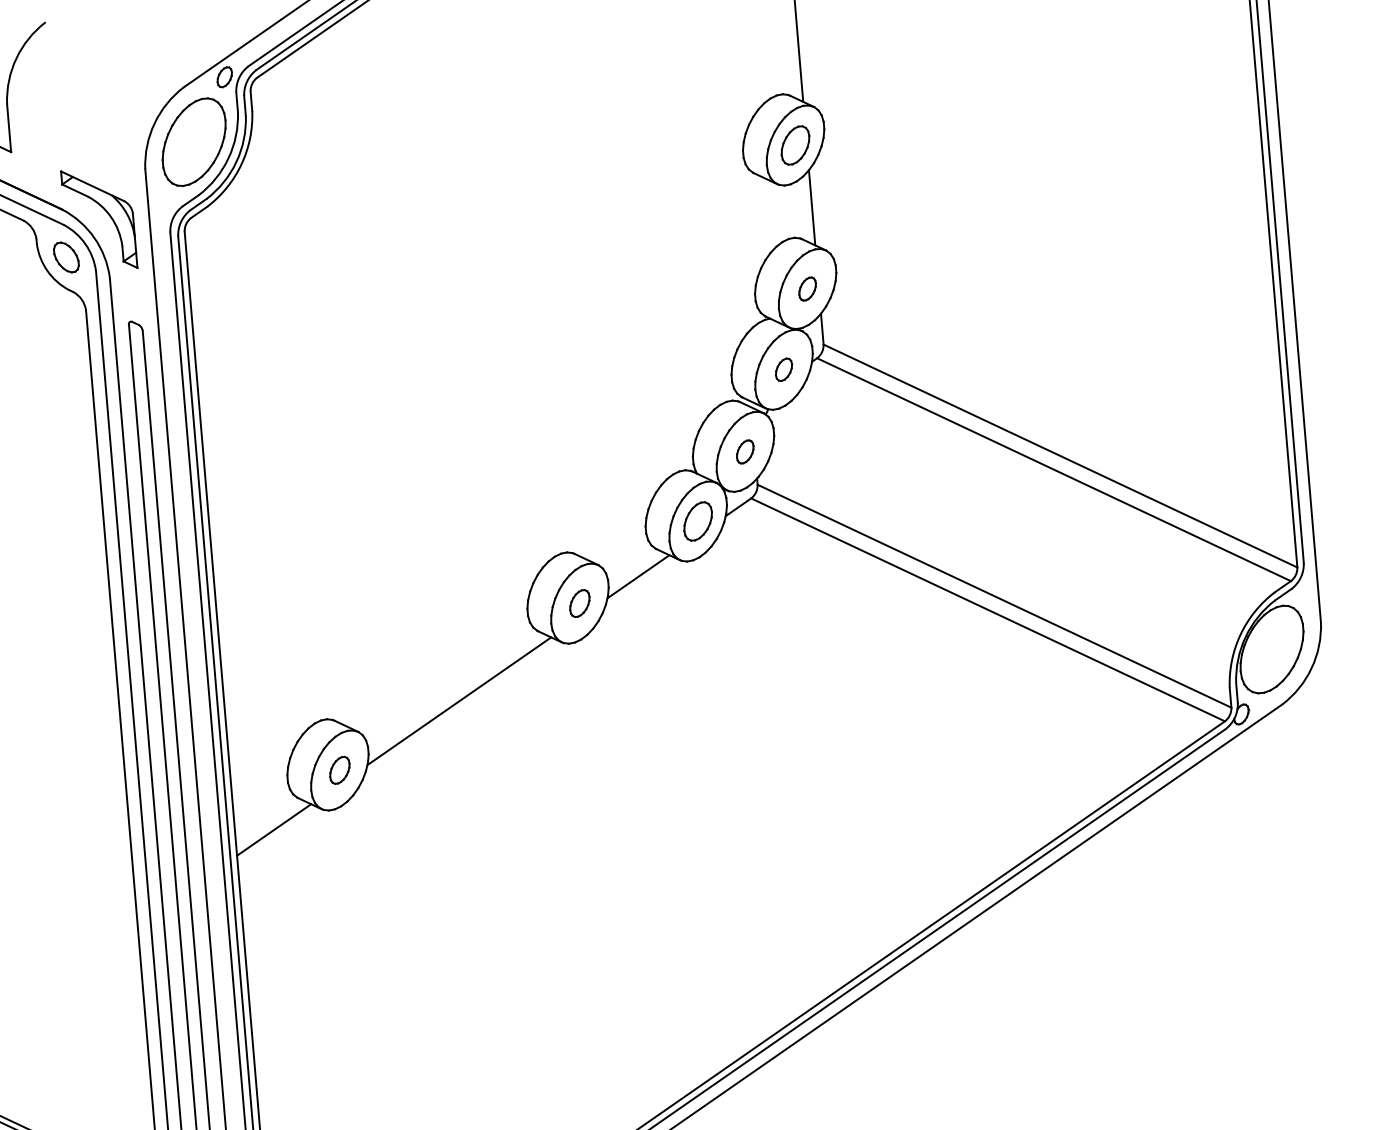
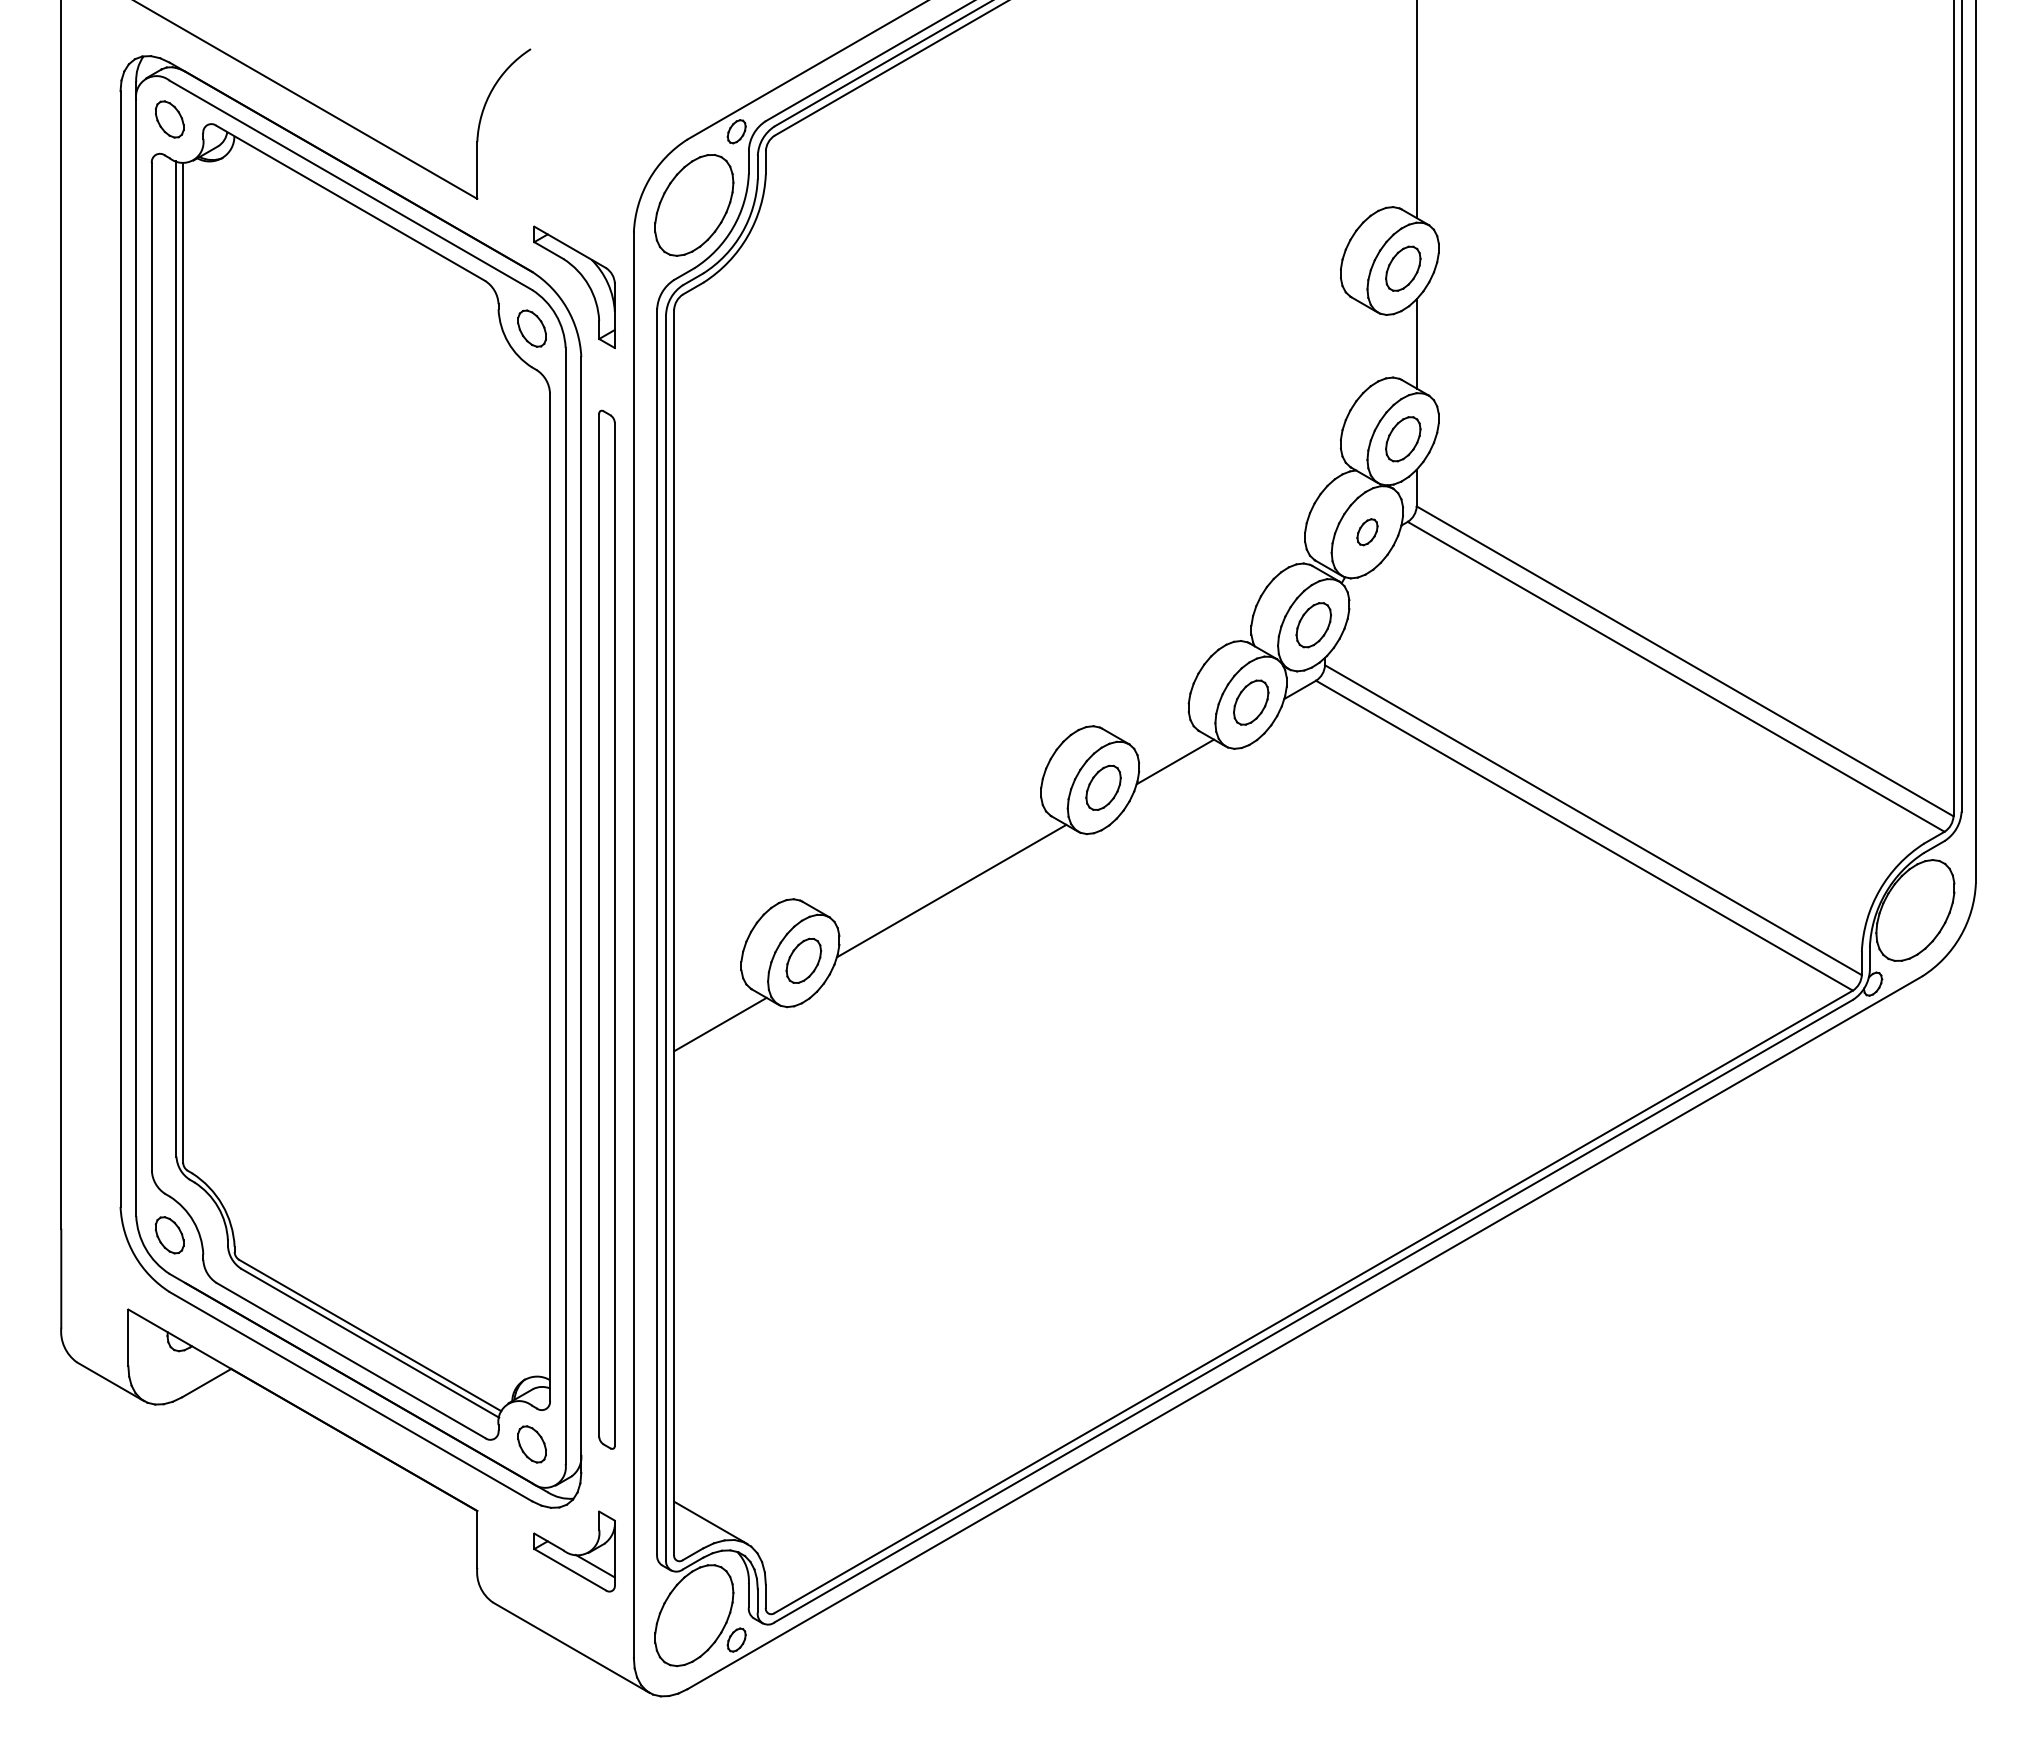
part: (807, 289) -> (1403, 439), size x1.67
part: (745, 452) -> (1313, 625), size x1.67
part: (579, 603) -> (1103, 787), size x1.43
part: (339, 770) -> (803, 960), size x1.43

